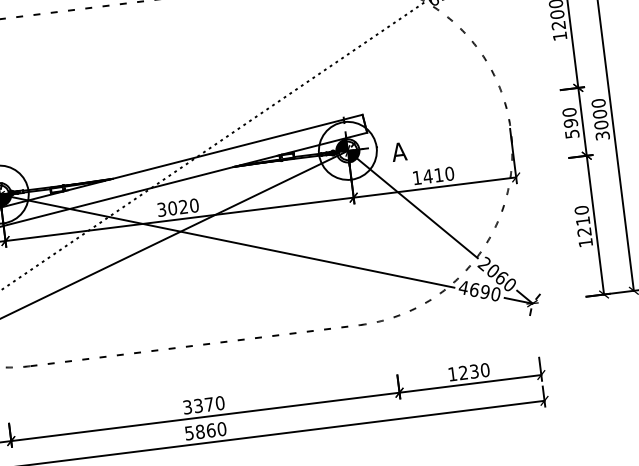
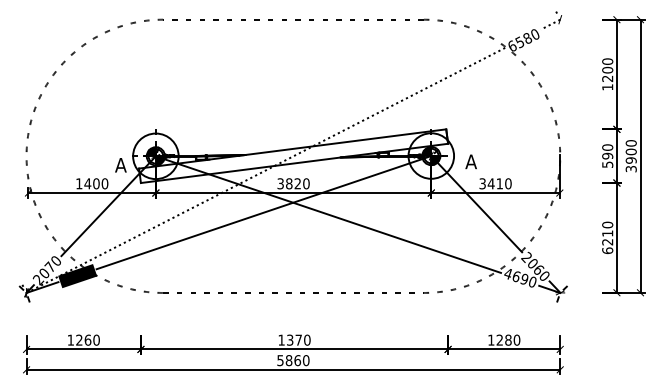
text: (601, 125) -> (631, 160), 3000 -> 3900
text: (416, 177) -> (482, 183), 1410 -> 3410
text: (172, 207) -> (289, 183), 3020 -> 3820
text: (585, 242) -> (607, 250), 1210 -> 6210
text: (474, 370) -> (508, 339), 1230 -> 1280
text: (187, 406) -> (281, 339), 3370 -> 1370

